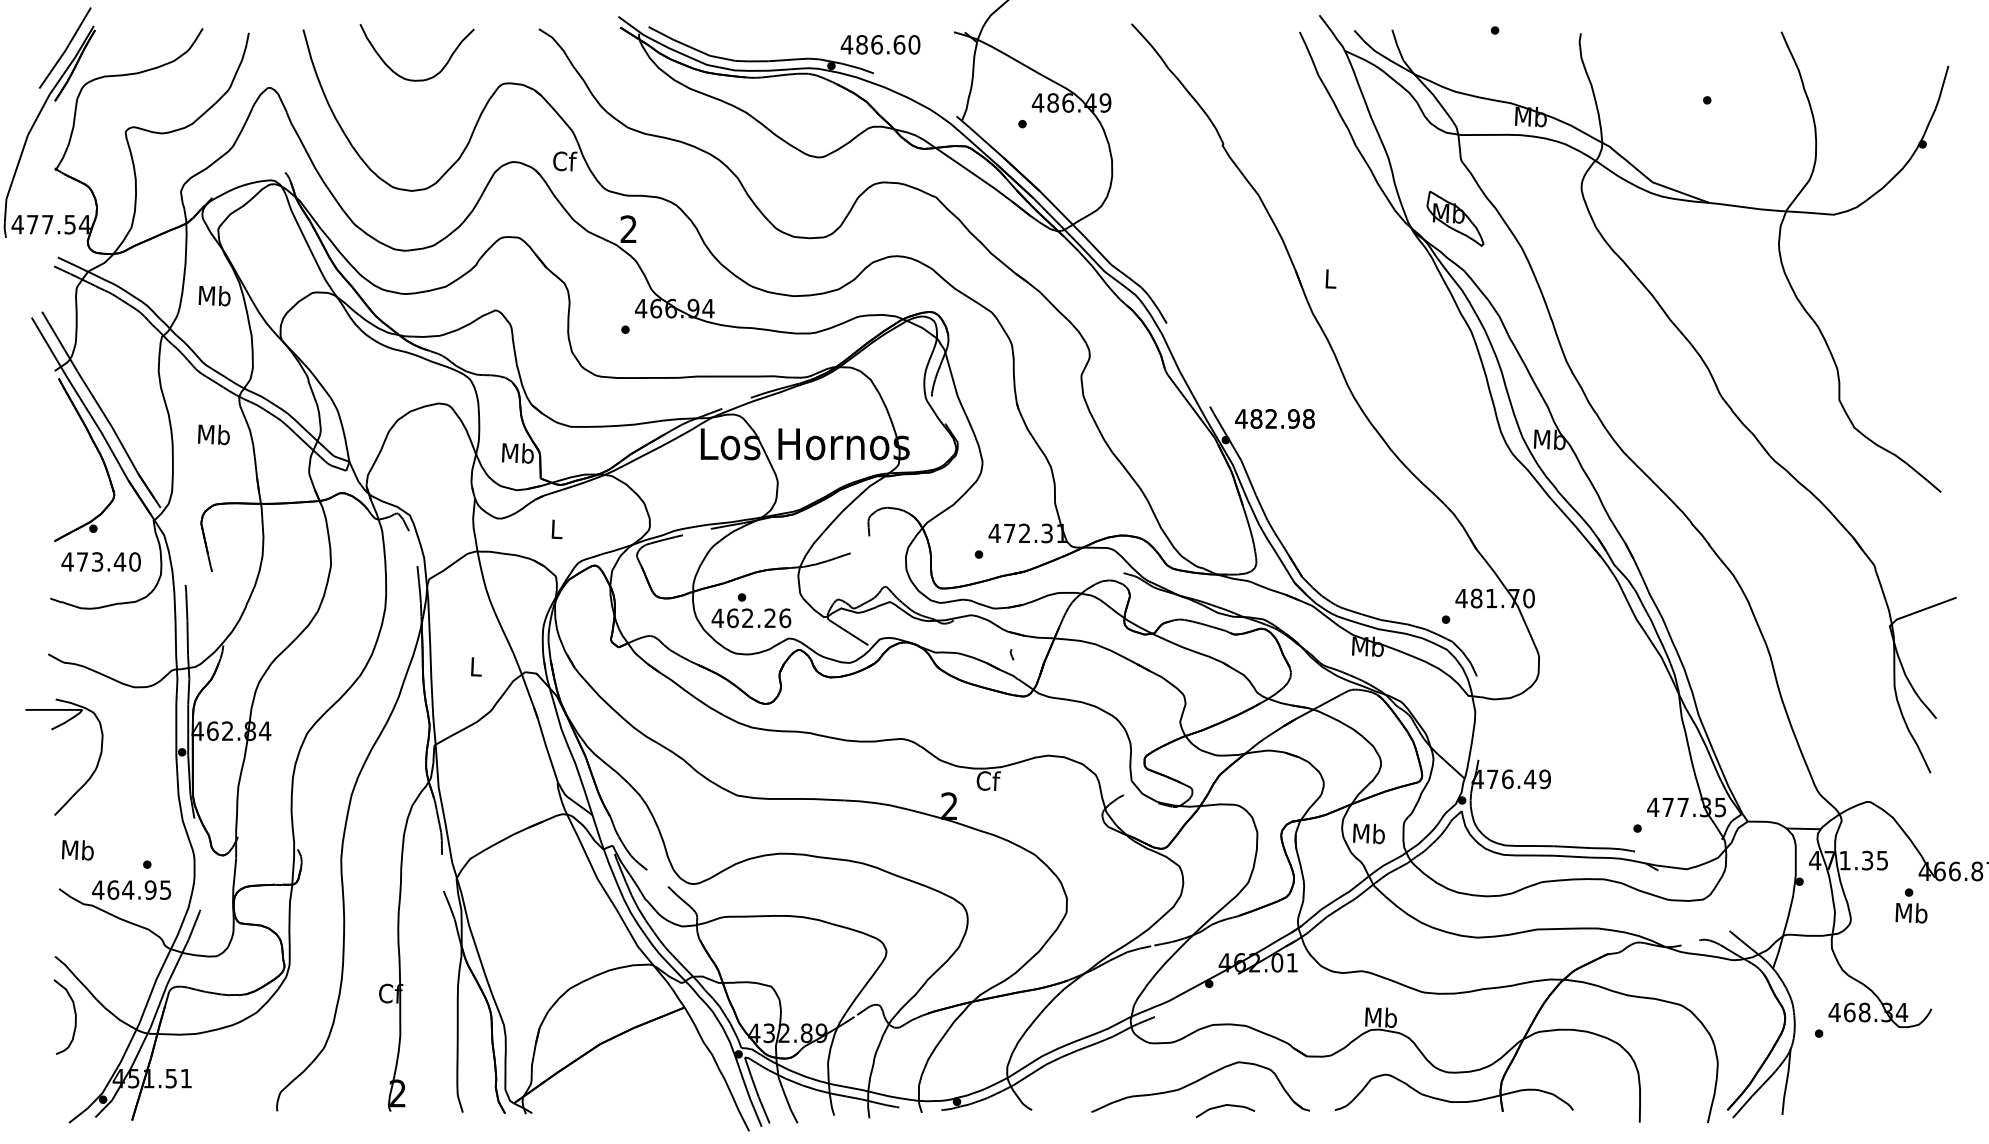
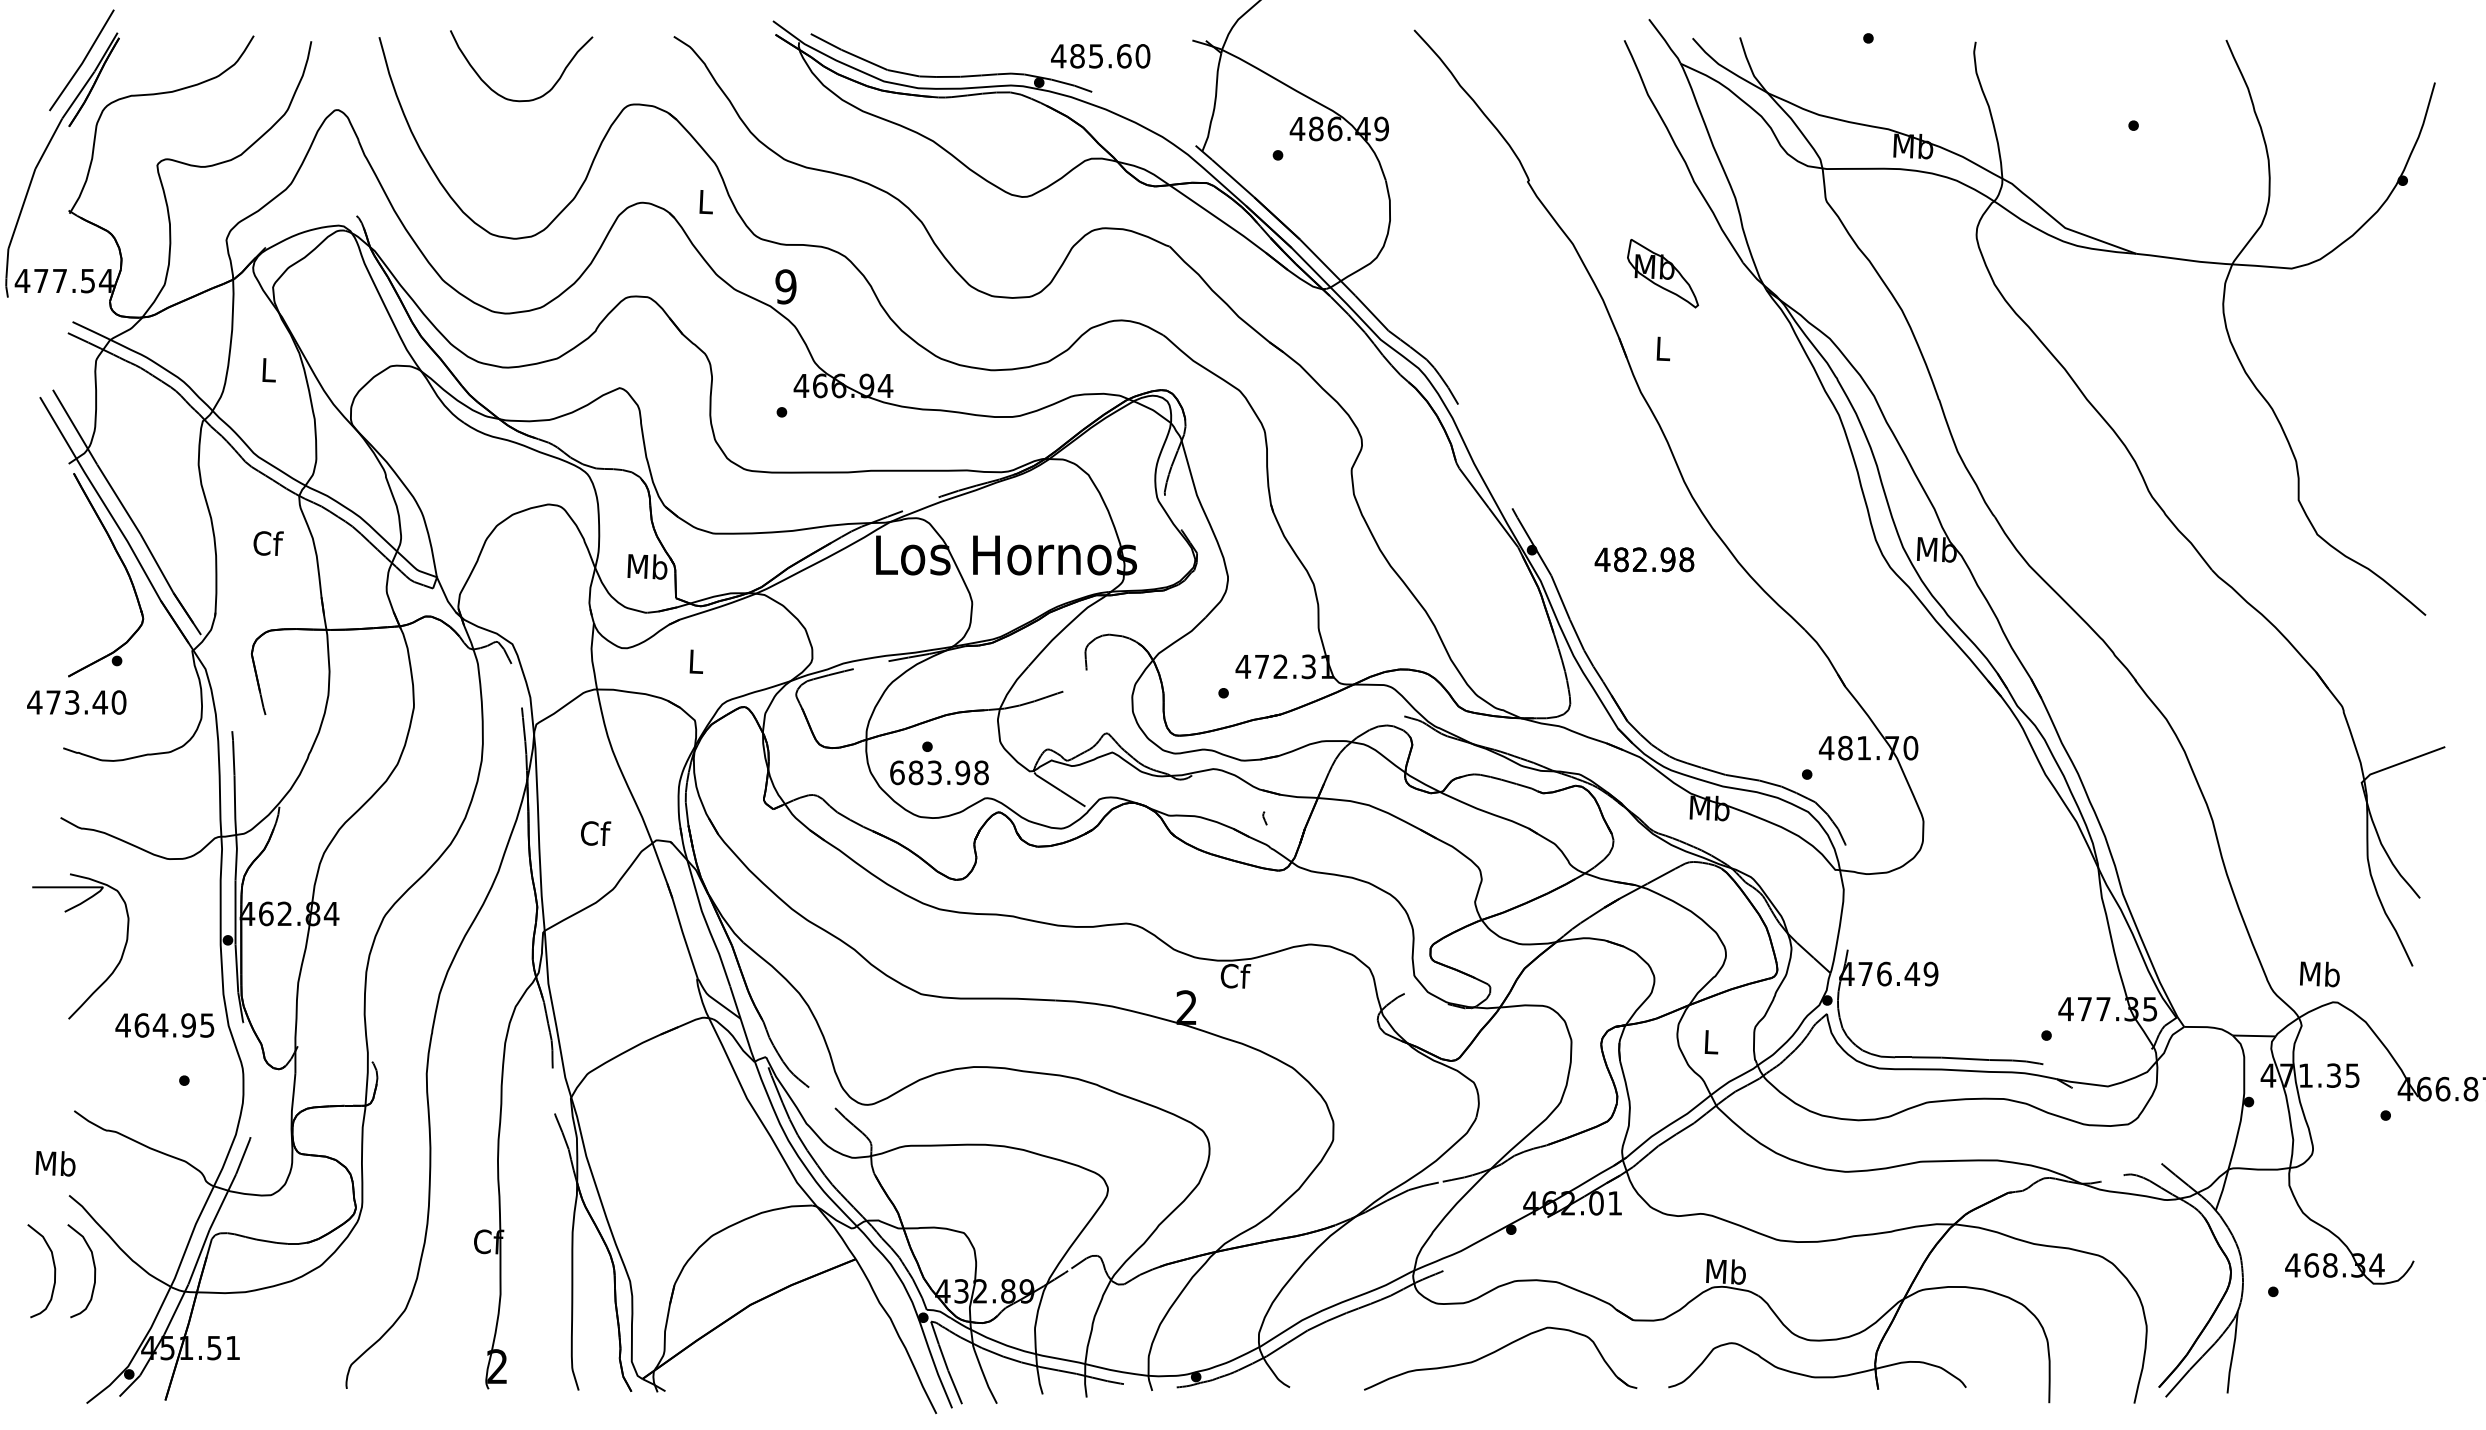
text: (877, 45) -> (1096, 56), 486.60 -> 485.60
text: (565, 161) -> (706, 201), Cf -> L
part: (1455, 218) -> (1663, 273), moved
text: (628, 229) -> (785, 286), 2 -> 9
text: (214, 296) -> (268, 370), Mb -> L
text: (1275, 418) -> (1644, 559), moved
text: (213, 434) -> (267, 543), Mb -> Cf
text: (100, 561) -> (76, 702), moved
text: (750, 618) -> (938, 772), 462.26 -> 683.98
text: (477, 666) -> (596, 833), L -> Cf
text: (1368, 834) -> (1710, 1042), Mb -> L
text: (77, 850) -> (55, 1163), moved
text: (131, 890) -> (164, 1025), moved
text: (1911, 913) -> (2319, 974), moved
curve: (42, 1013) -> (53, 1266), added
curve: (1225, 1106) -> (1531, 1382), removed

